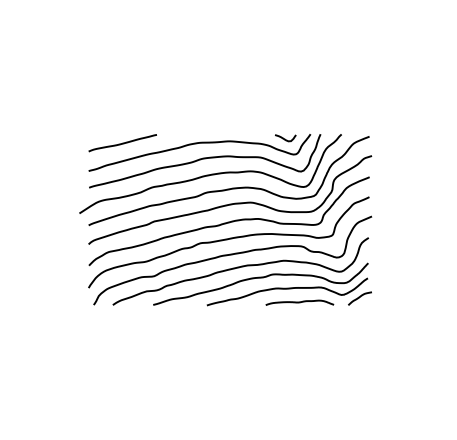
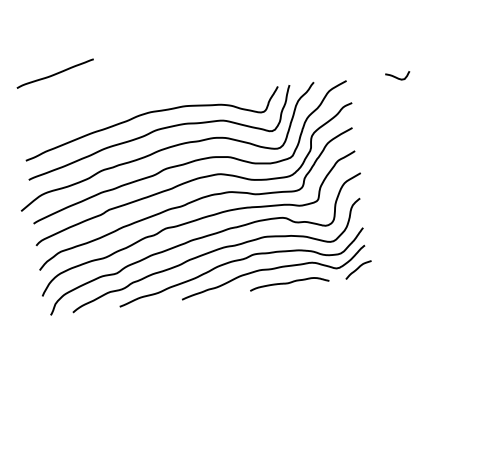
curve: (285, 138) -> (397, 76), moved
line: (122, 143) -> (55, 74), moved

